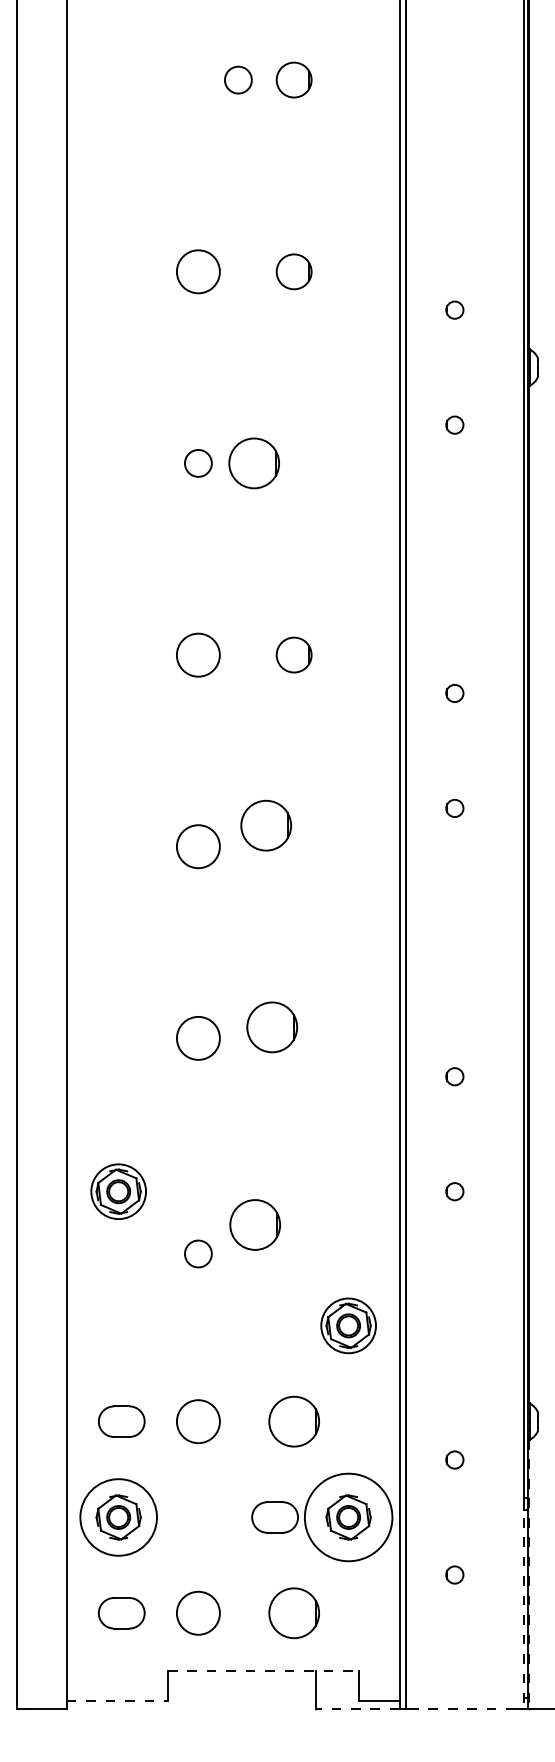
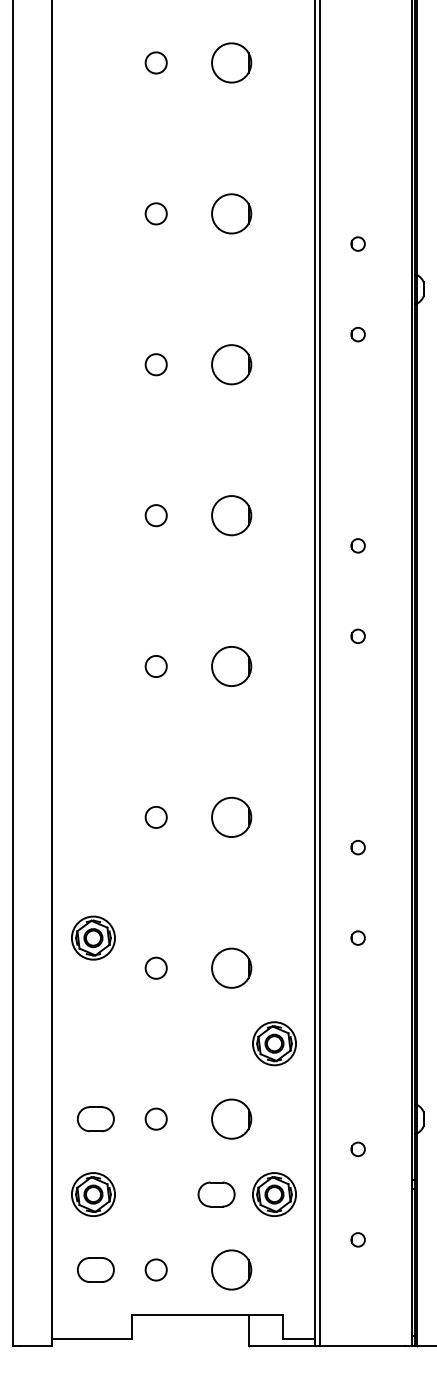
circle: (238, 79) -> (156, 62), moved
part: (293, 79) -> (231, 62), size x1.43
circle: (197, 271) -> (155, 213), size x0.62
part: (293, 271) -> (231, 213), size x1.43
part: (253, 463) -> (231, 364), moved
circle: (198, 654) -> (156, 515), size x0.62
part: (293, 654) -> (231, 515), size x1.43
part: (265, 825) -> (231, 666), moved
circle: (197, 846) -> (155, 666), size x0.62
part: (271, 1027) -> (231, 817), moved
circle: (197, 1037) -> (155, 816), size x0.62
part: (254, 1224) -> (231, 967), moved
circle: (198, 1253) -> (156, 967), moved
circle: (197, 1421) -> (155, 1119), size x0.62
circle: (118, 1517) -> (93, 1194), size x0.71
circle: (348, 1517) -> (274, 1194), size x0.62
line: (529, 1574) -> (416, 1239), dashed -> solid
line: (523, 1604) -> (412, 1263), dashed -> solid
circle: (197, 1612) -> (155, 1269), size x0.62
line: (263, 1670) -> (207, 1315), dashed -> solid
line: (117, 1701) -> (92, 1339), dashed -> solid
line: (357, 1709) -> (281, 1345), dashed -> solid
line: (461, 1709) -> (363, 1345), dashed -> solid

